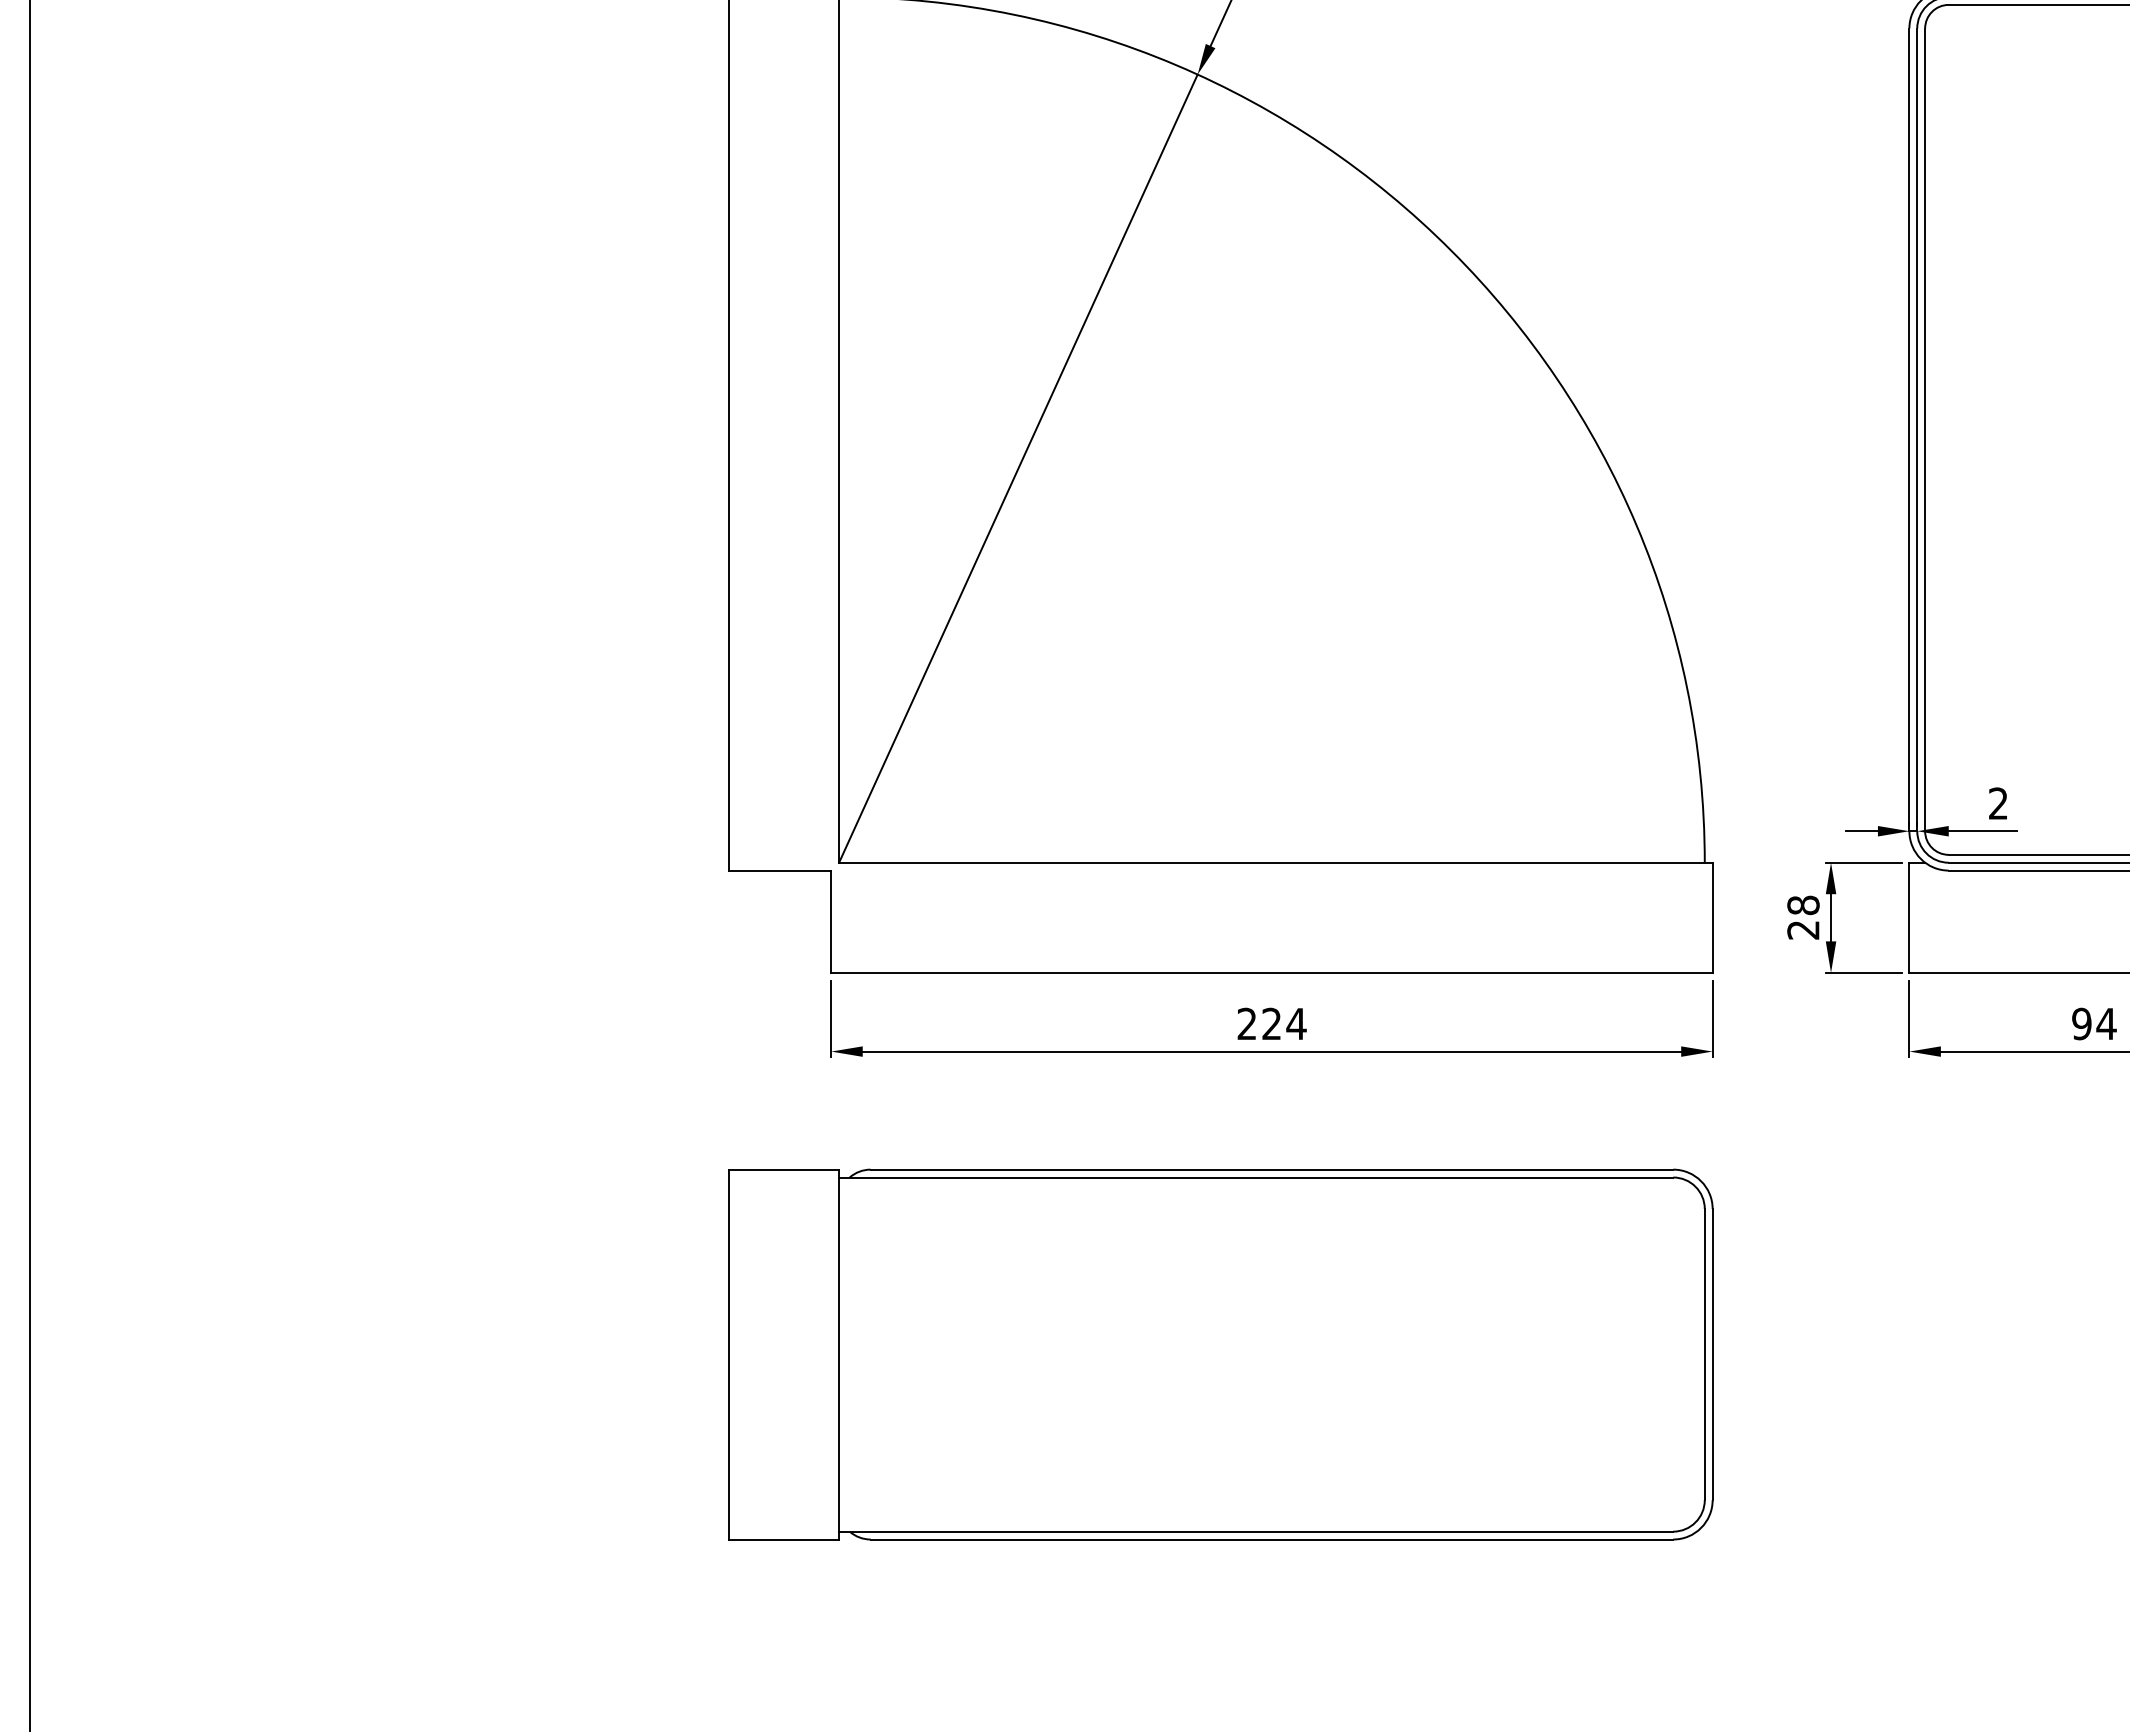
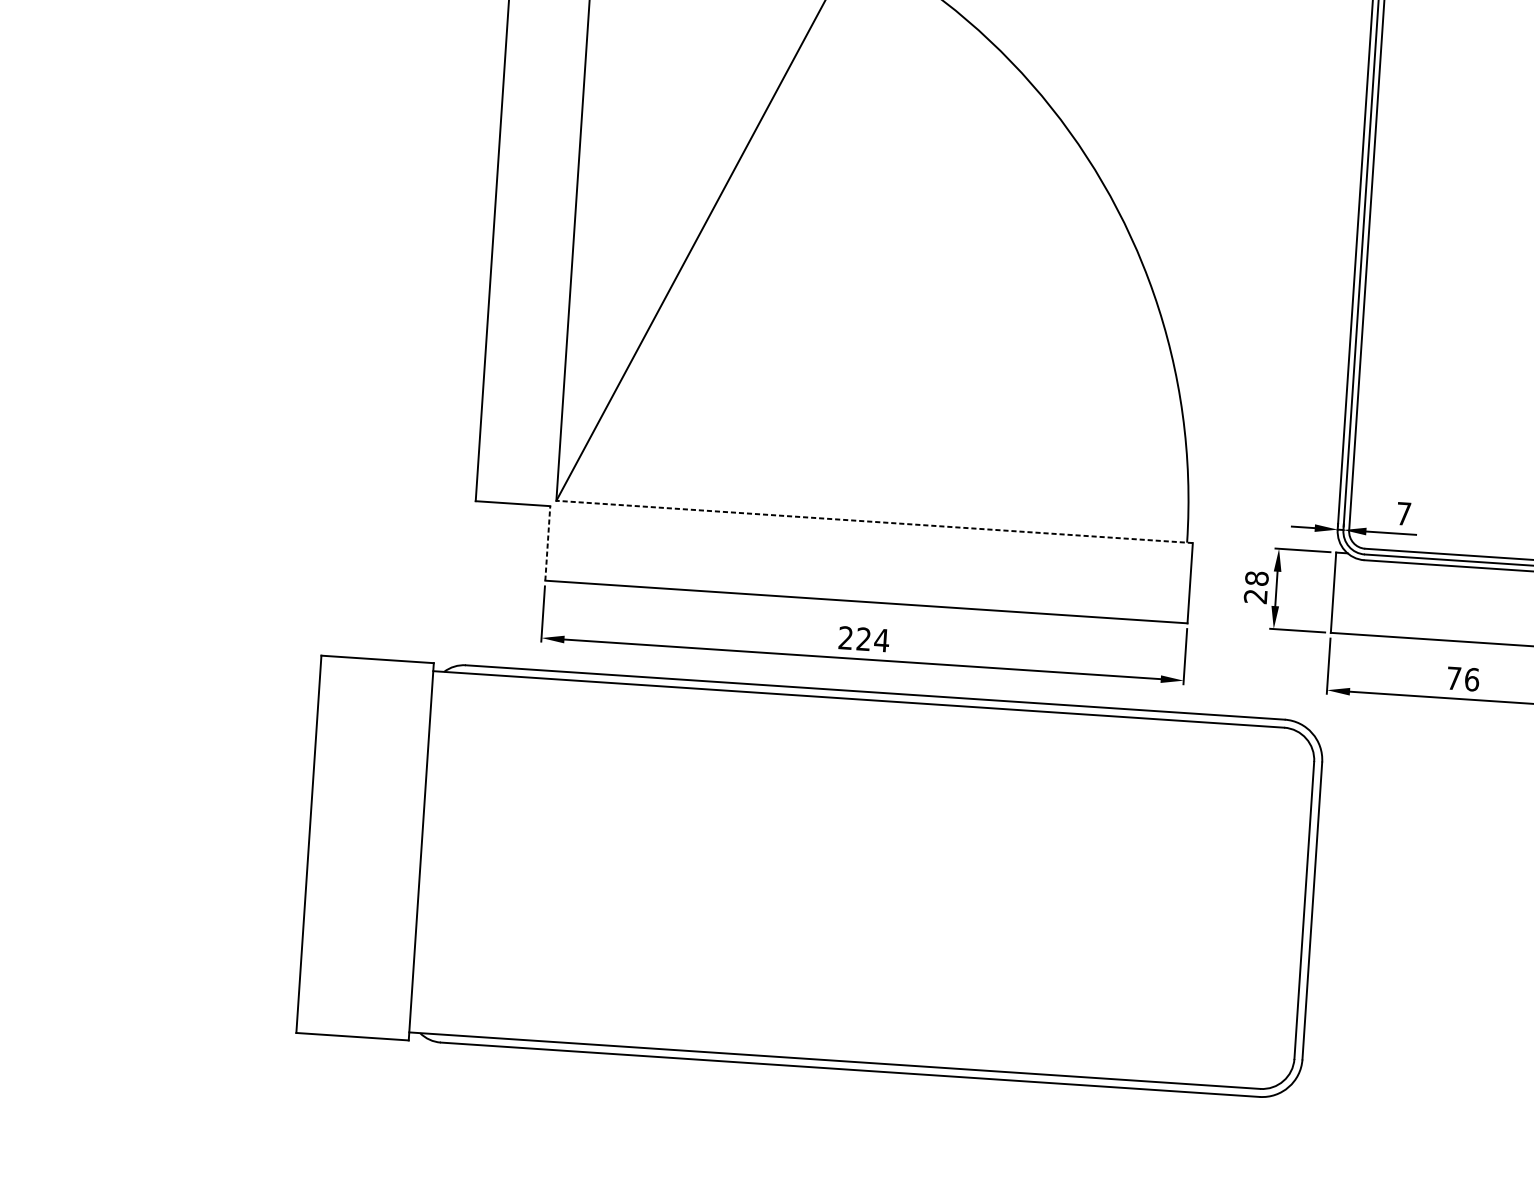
text: (1998, 803) -> (1403, 513), 2 -> 7
line: (1275, 862) -> (874, 521), solid -> dashed
line: (831, 921) -> (548, 543), solid -> dashed
text: (2094, 1023) -> (1463, 678), 94 -> 76
part: (1220, 1354) -> (810, 877), size x1.4

